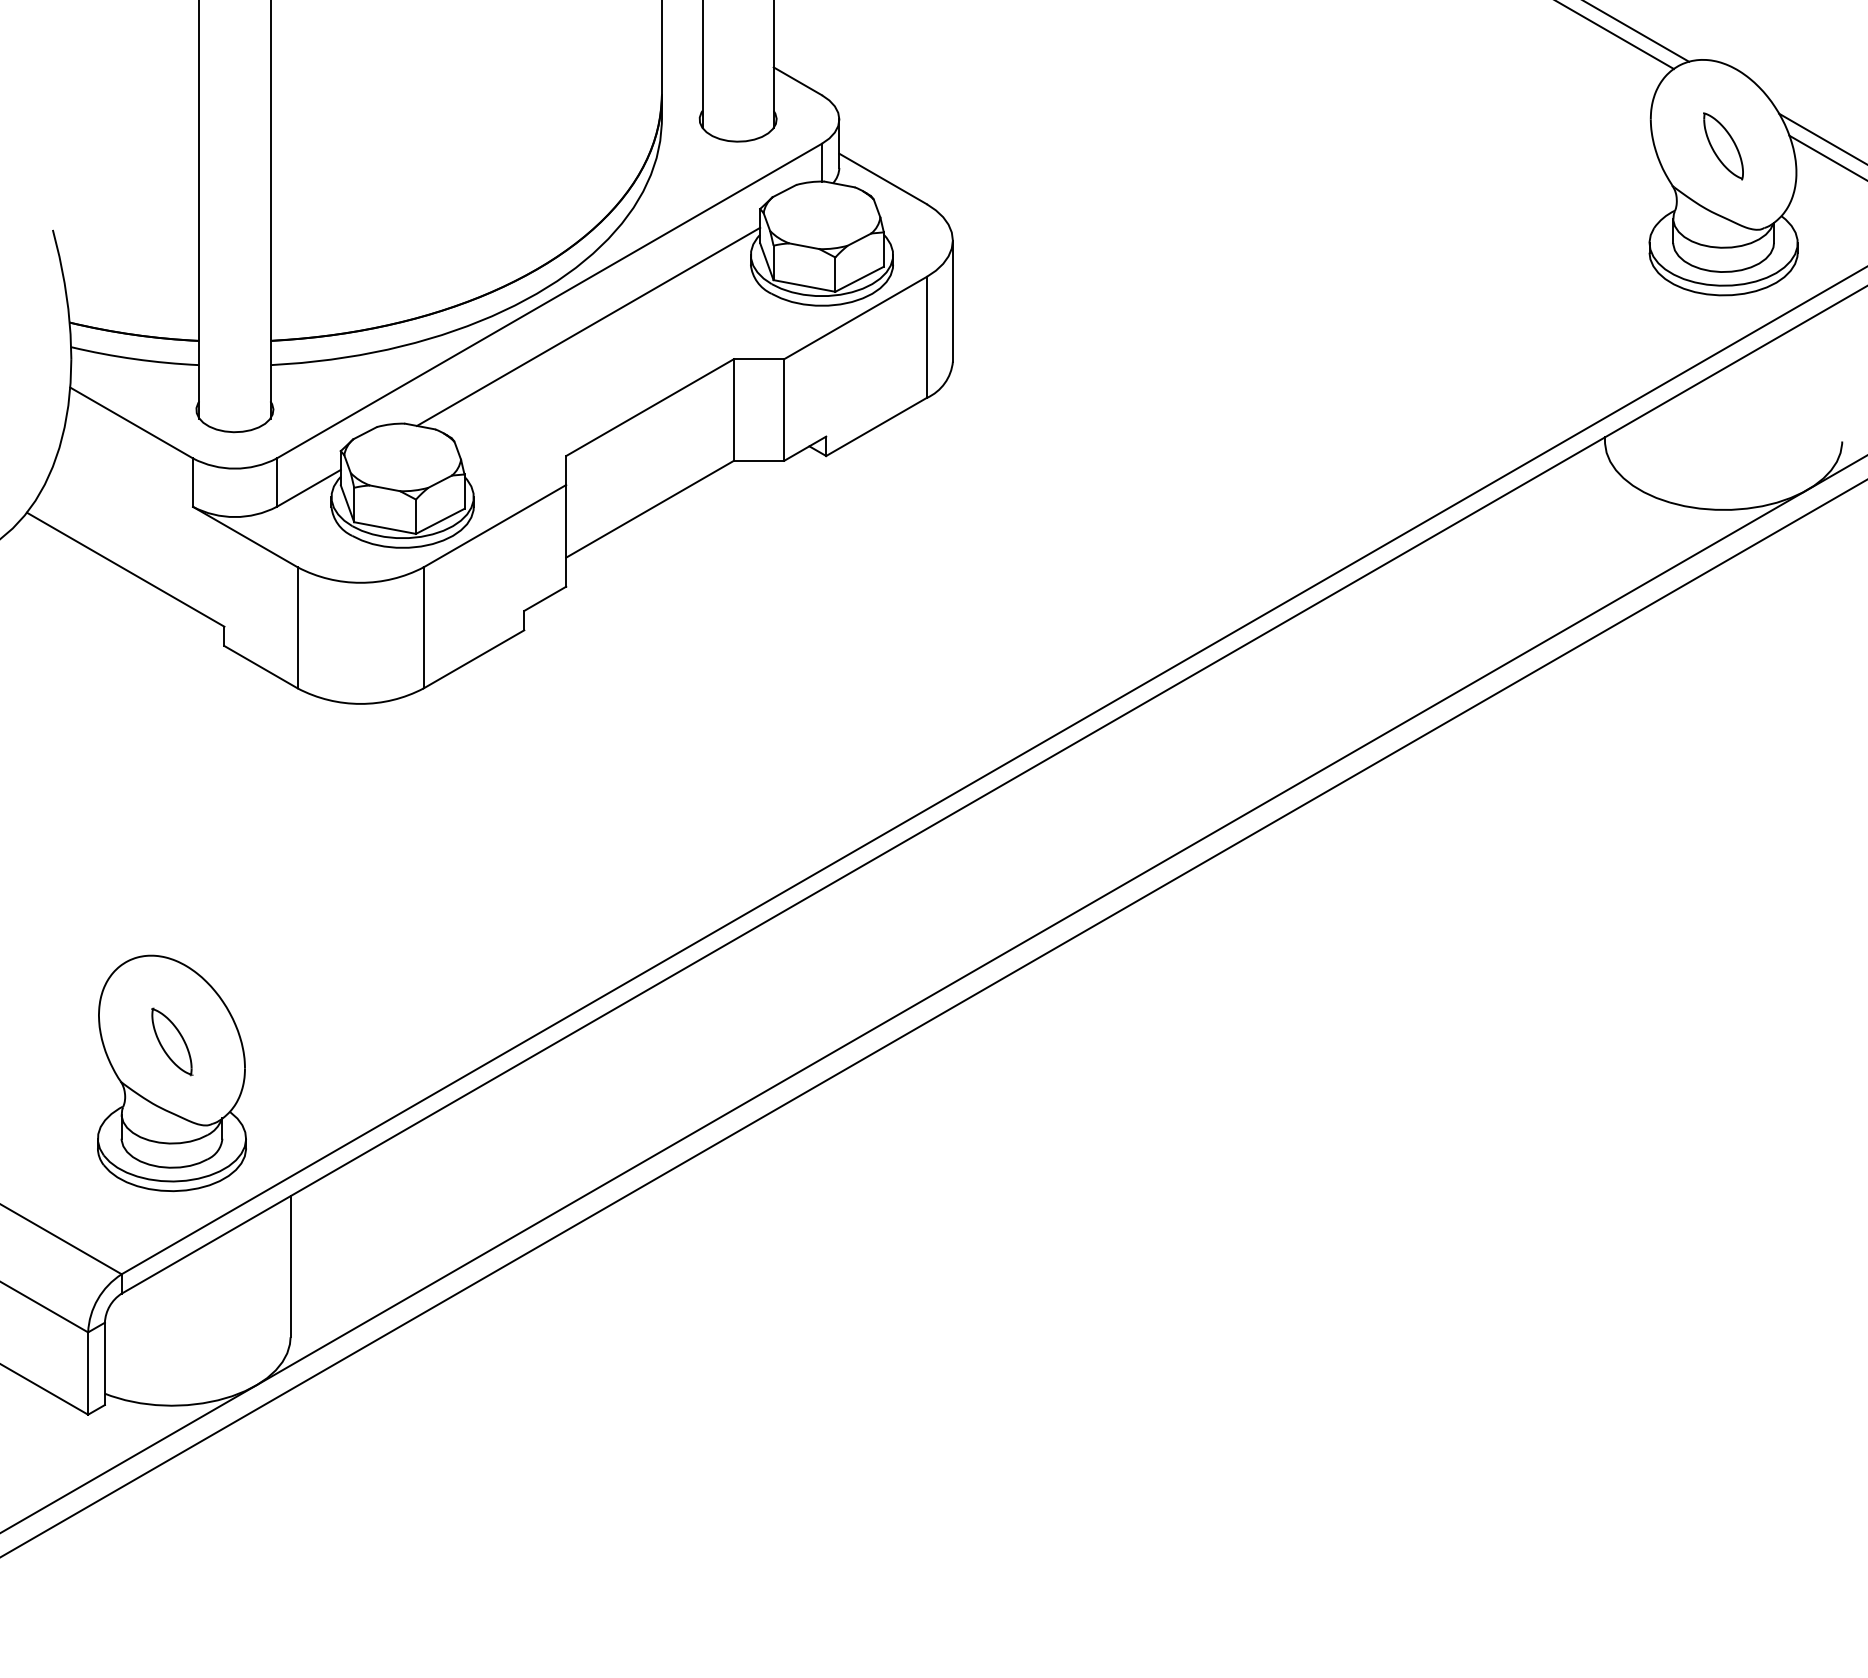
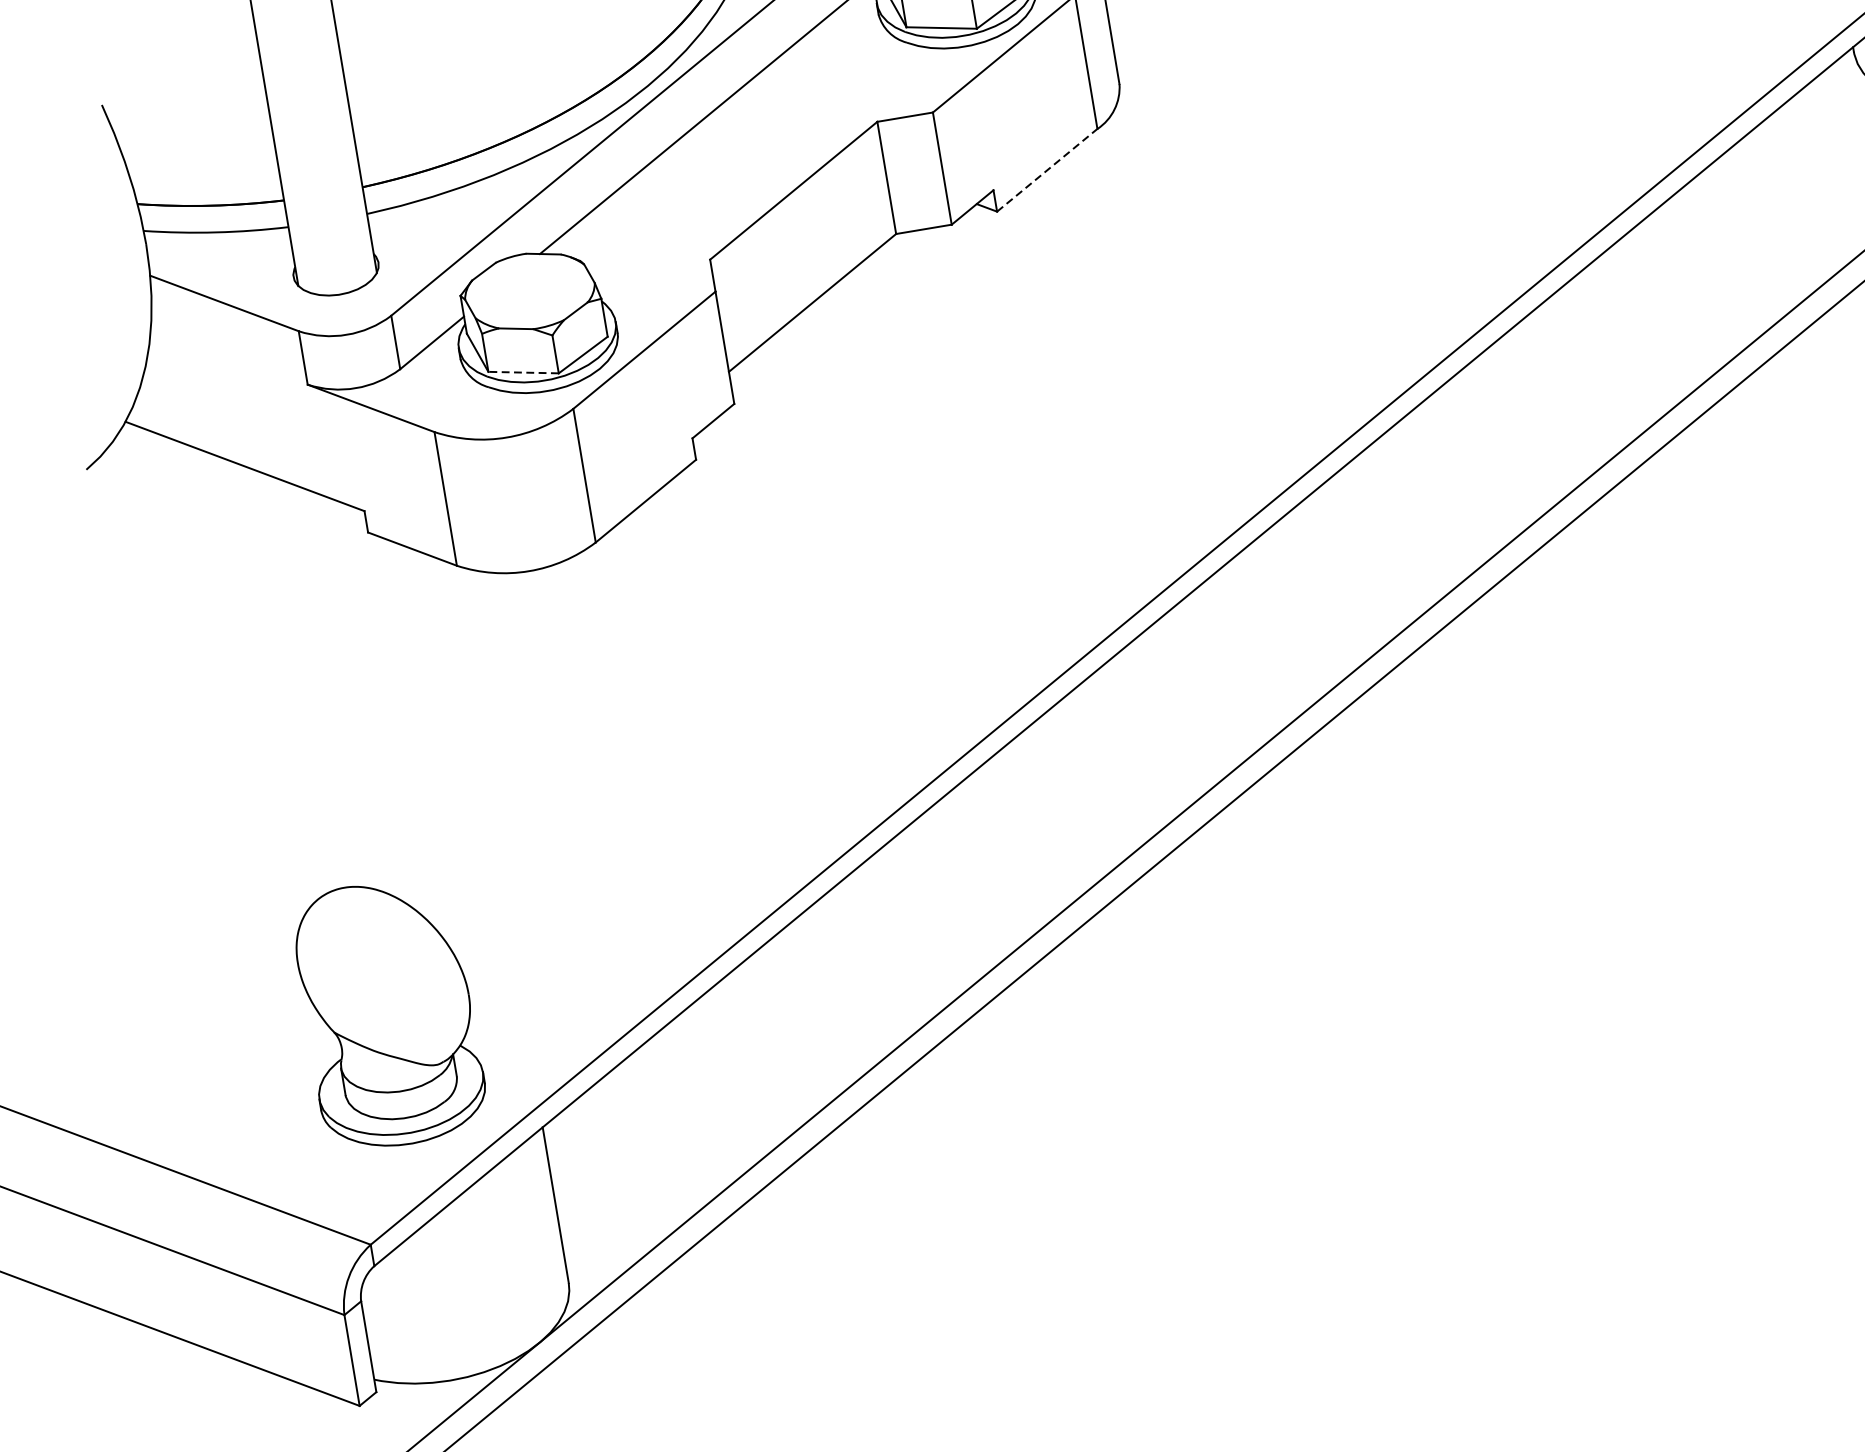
line: (876, 426) -> (1047, 169), solid -> dashed
line: (384, 527) -> (522, 372), solid -> dashed
part: (172, 1041) -> (383, 978), removed

